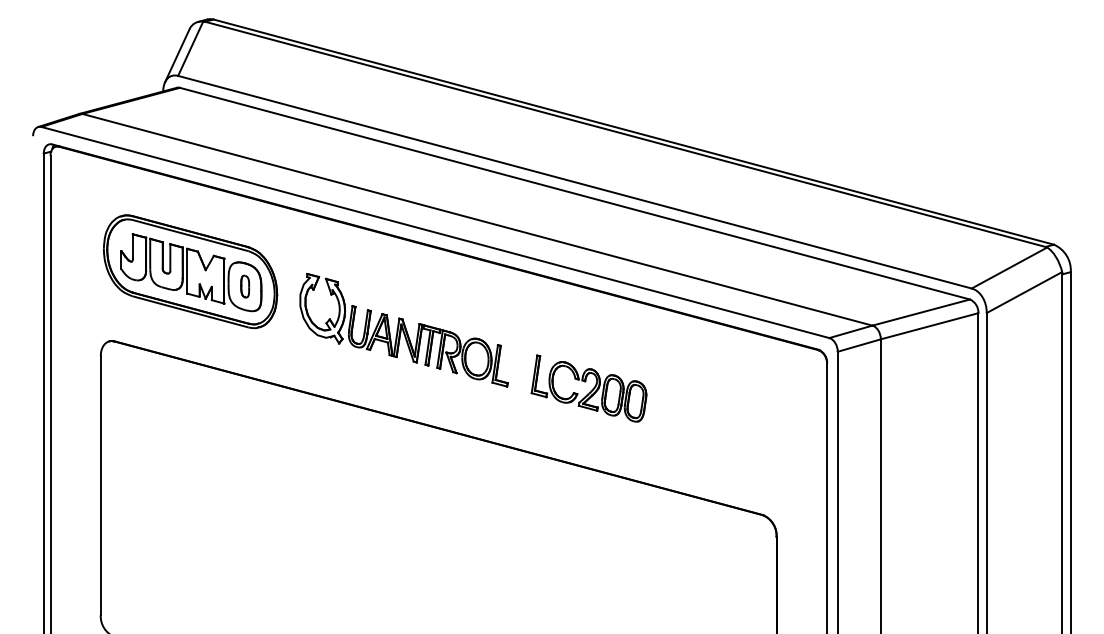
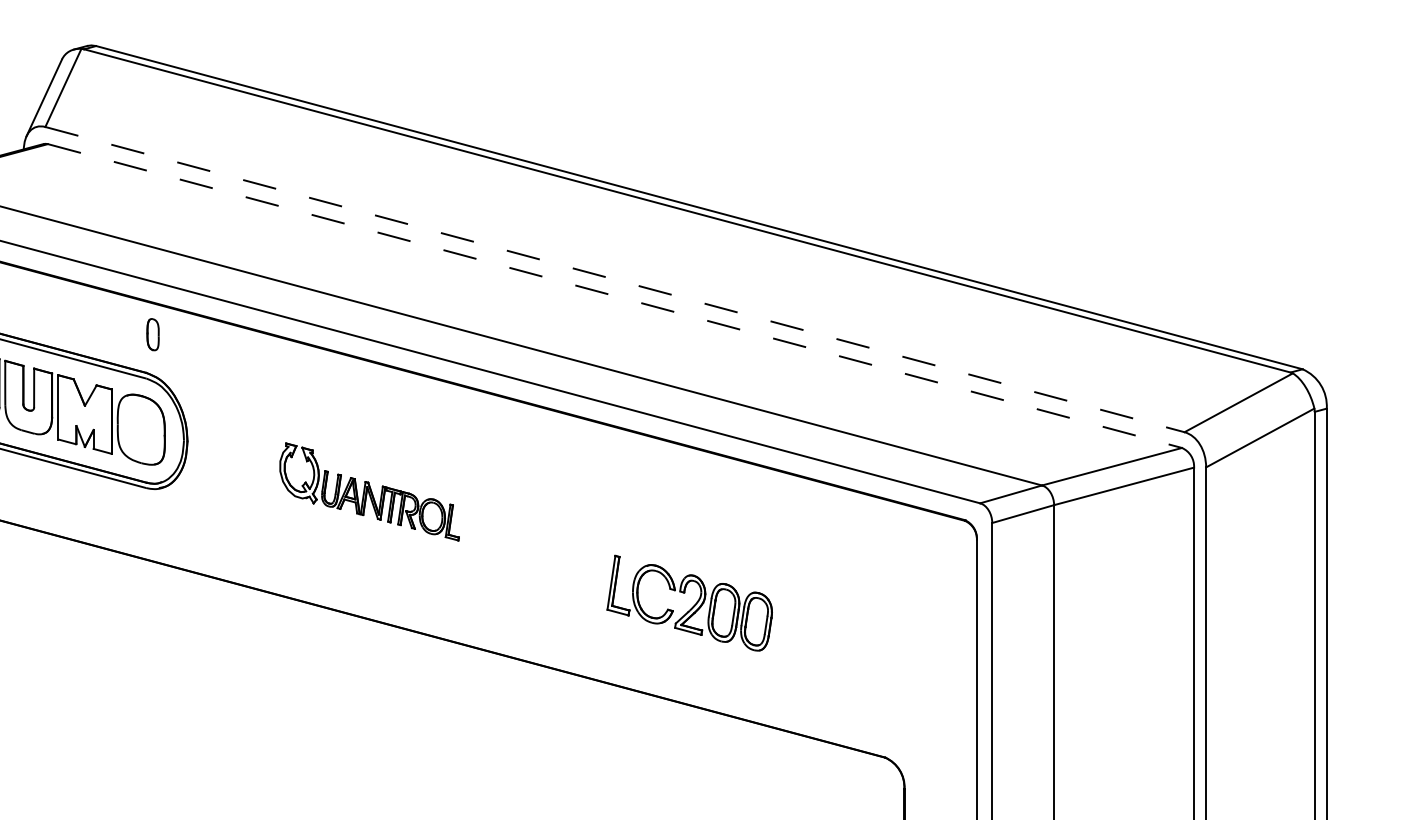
line: (574, 182) -> (614, 280), solid -> dashed
line: (574, 193) -> (614, 295), solid -> dashed
part: (245, 286) -> (153, 334), moved
part: (403, 329) -> (368, 491), size x0.6
part: (588, 388) -> (688, 603), moved

